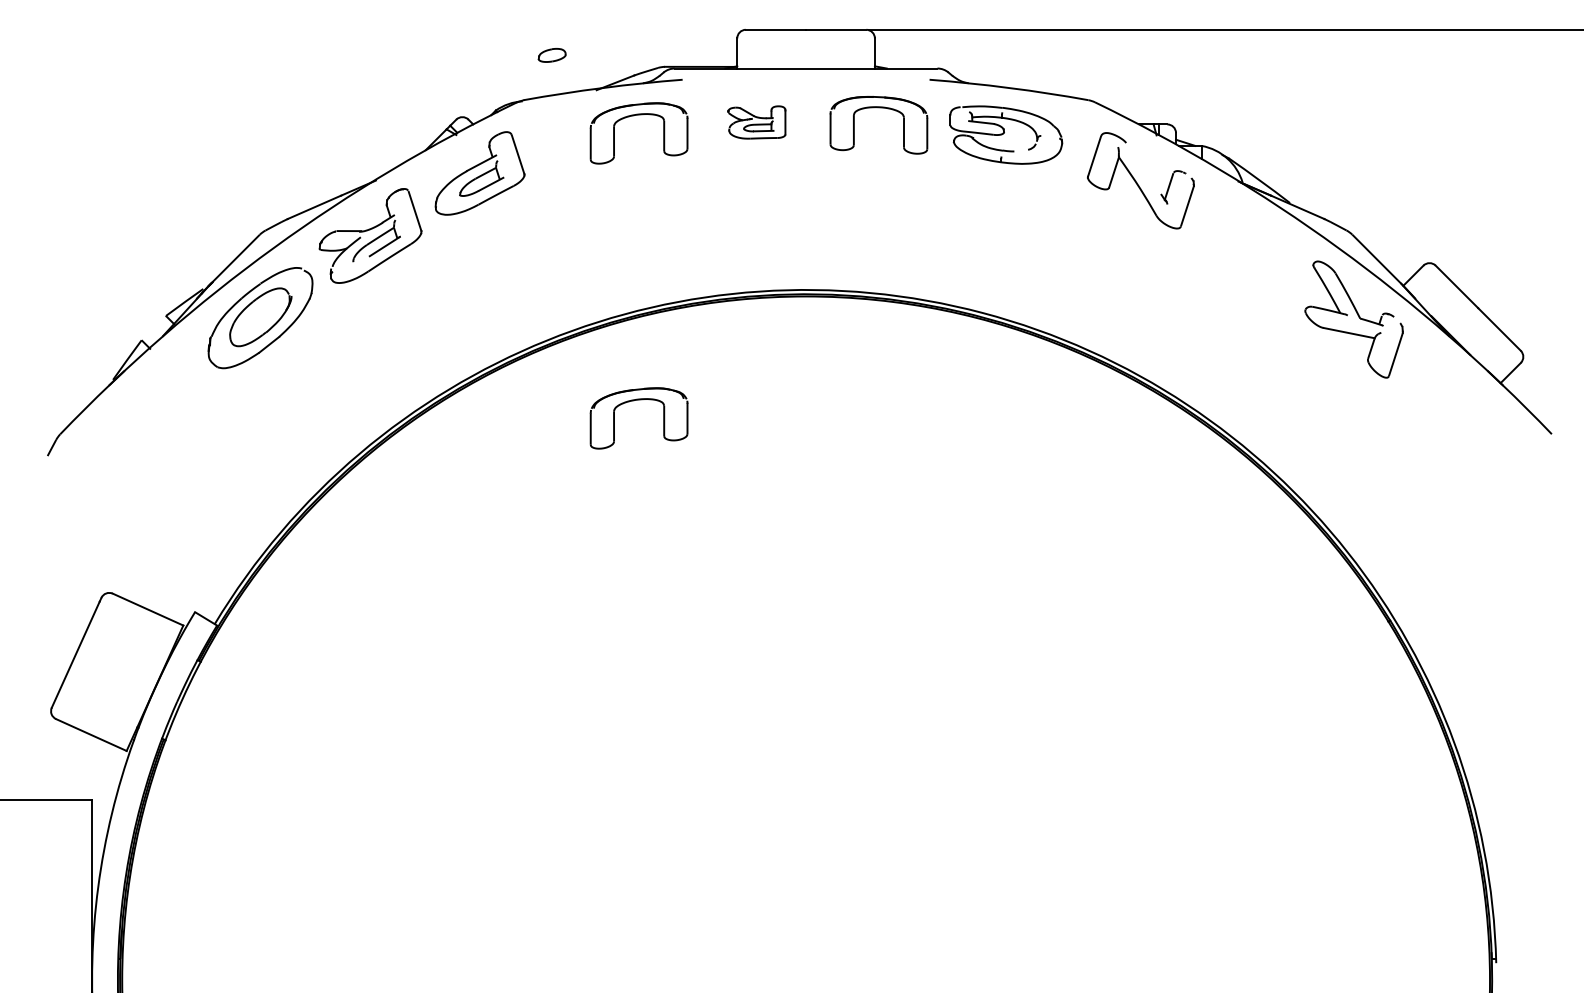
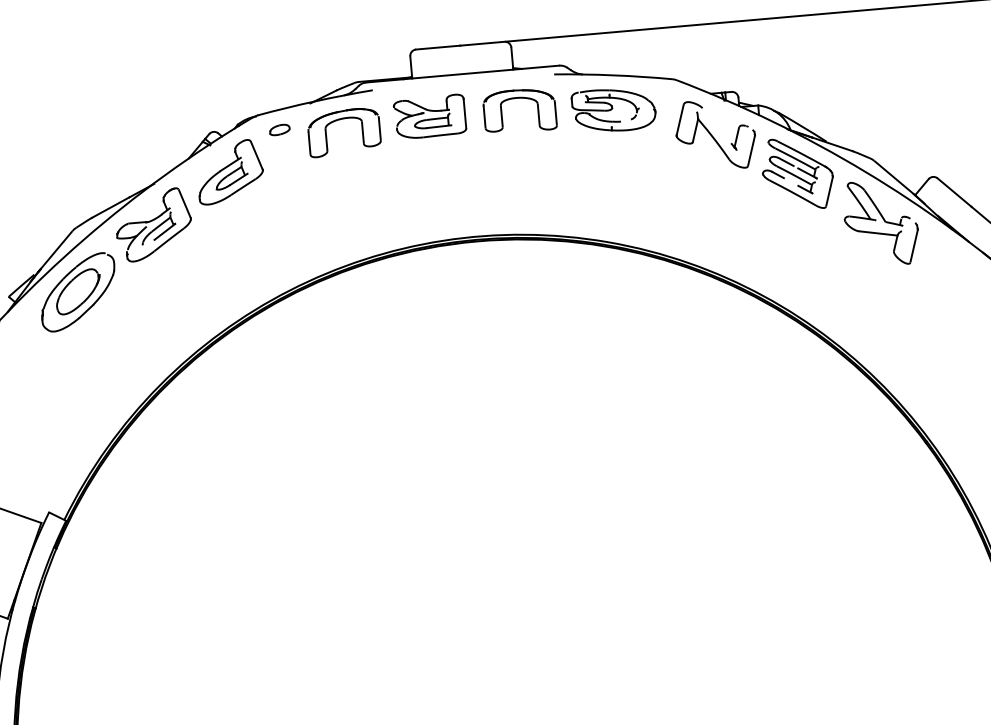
part: (551, 55) -> (279, 130), moved
part: (756, 122) -> (429, 116), size x1.67
part: (1247, 243) -> (798, 174), added
part: (633, 401) -> (357, 329), removed

